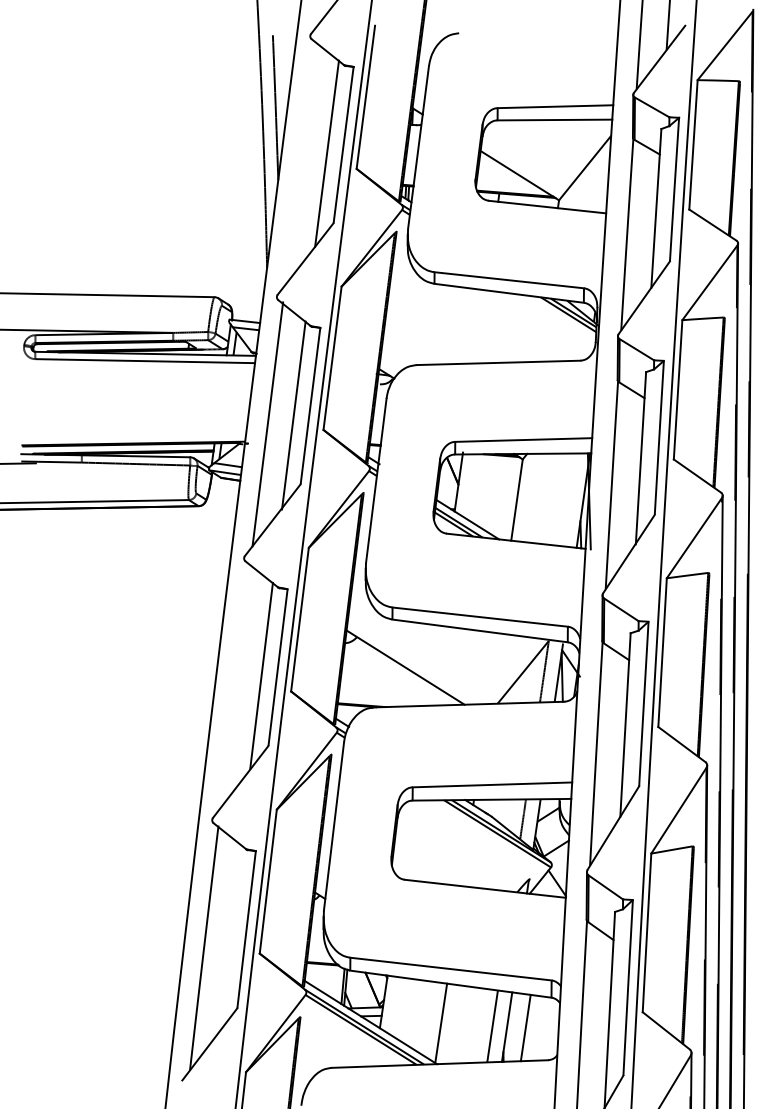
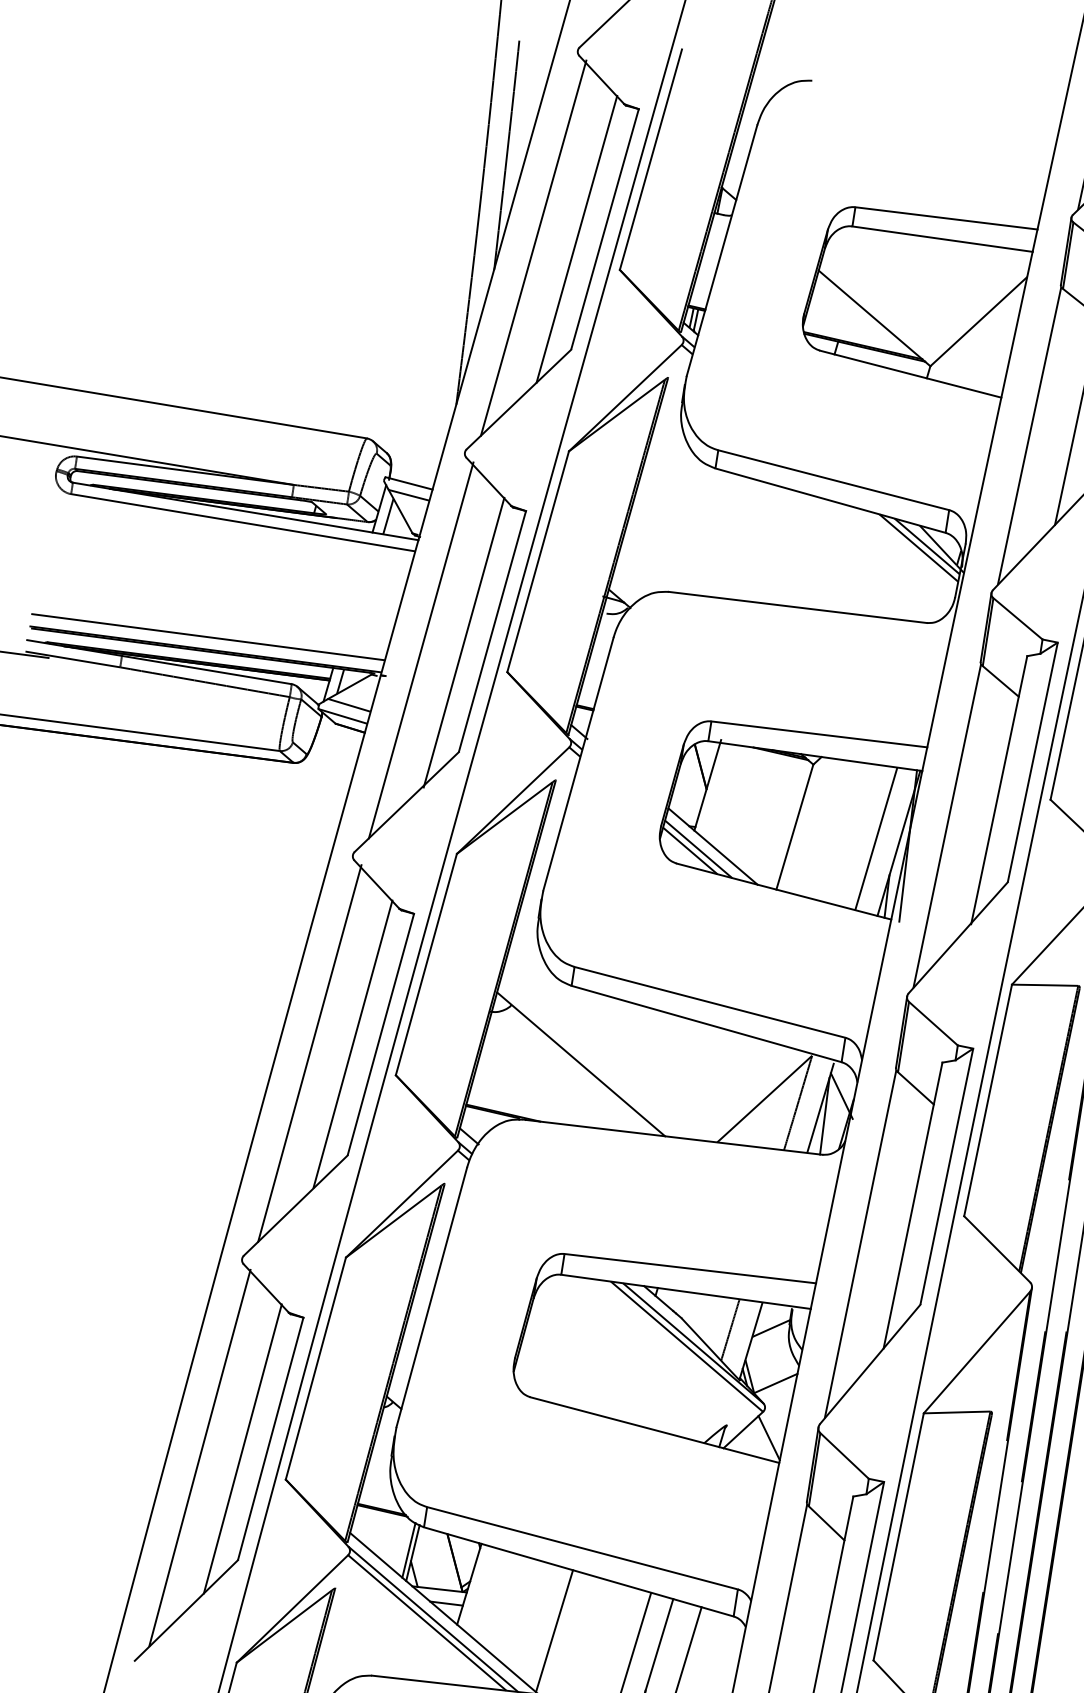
line: (300, 163) -> (532, 248), added
line: (133, 435) -> (207, 636), added
line: (568, 499) -> (875, 838), added
line: (235, 685) -> (309, 1052), added
line: (230, 938) -> (243, 1449), added

